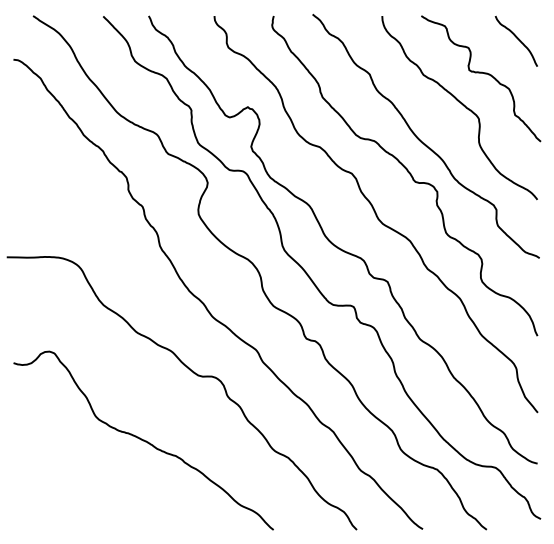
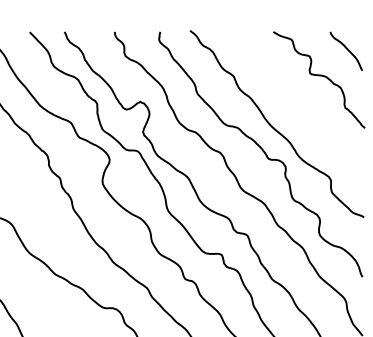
curve: (462, 105) -> (304, 100), removed

